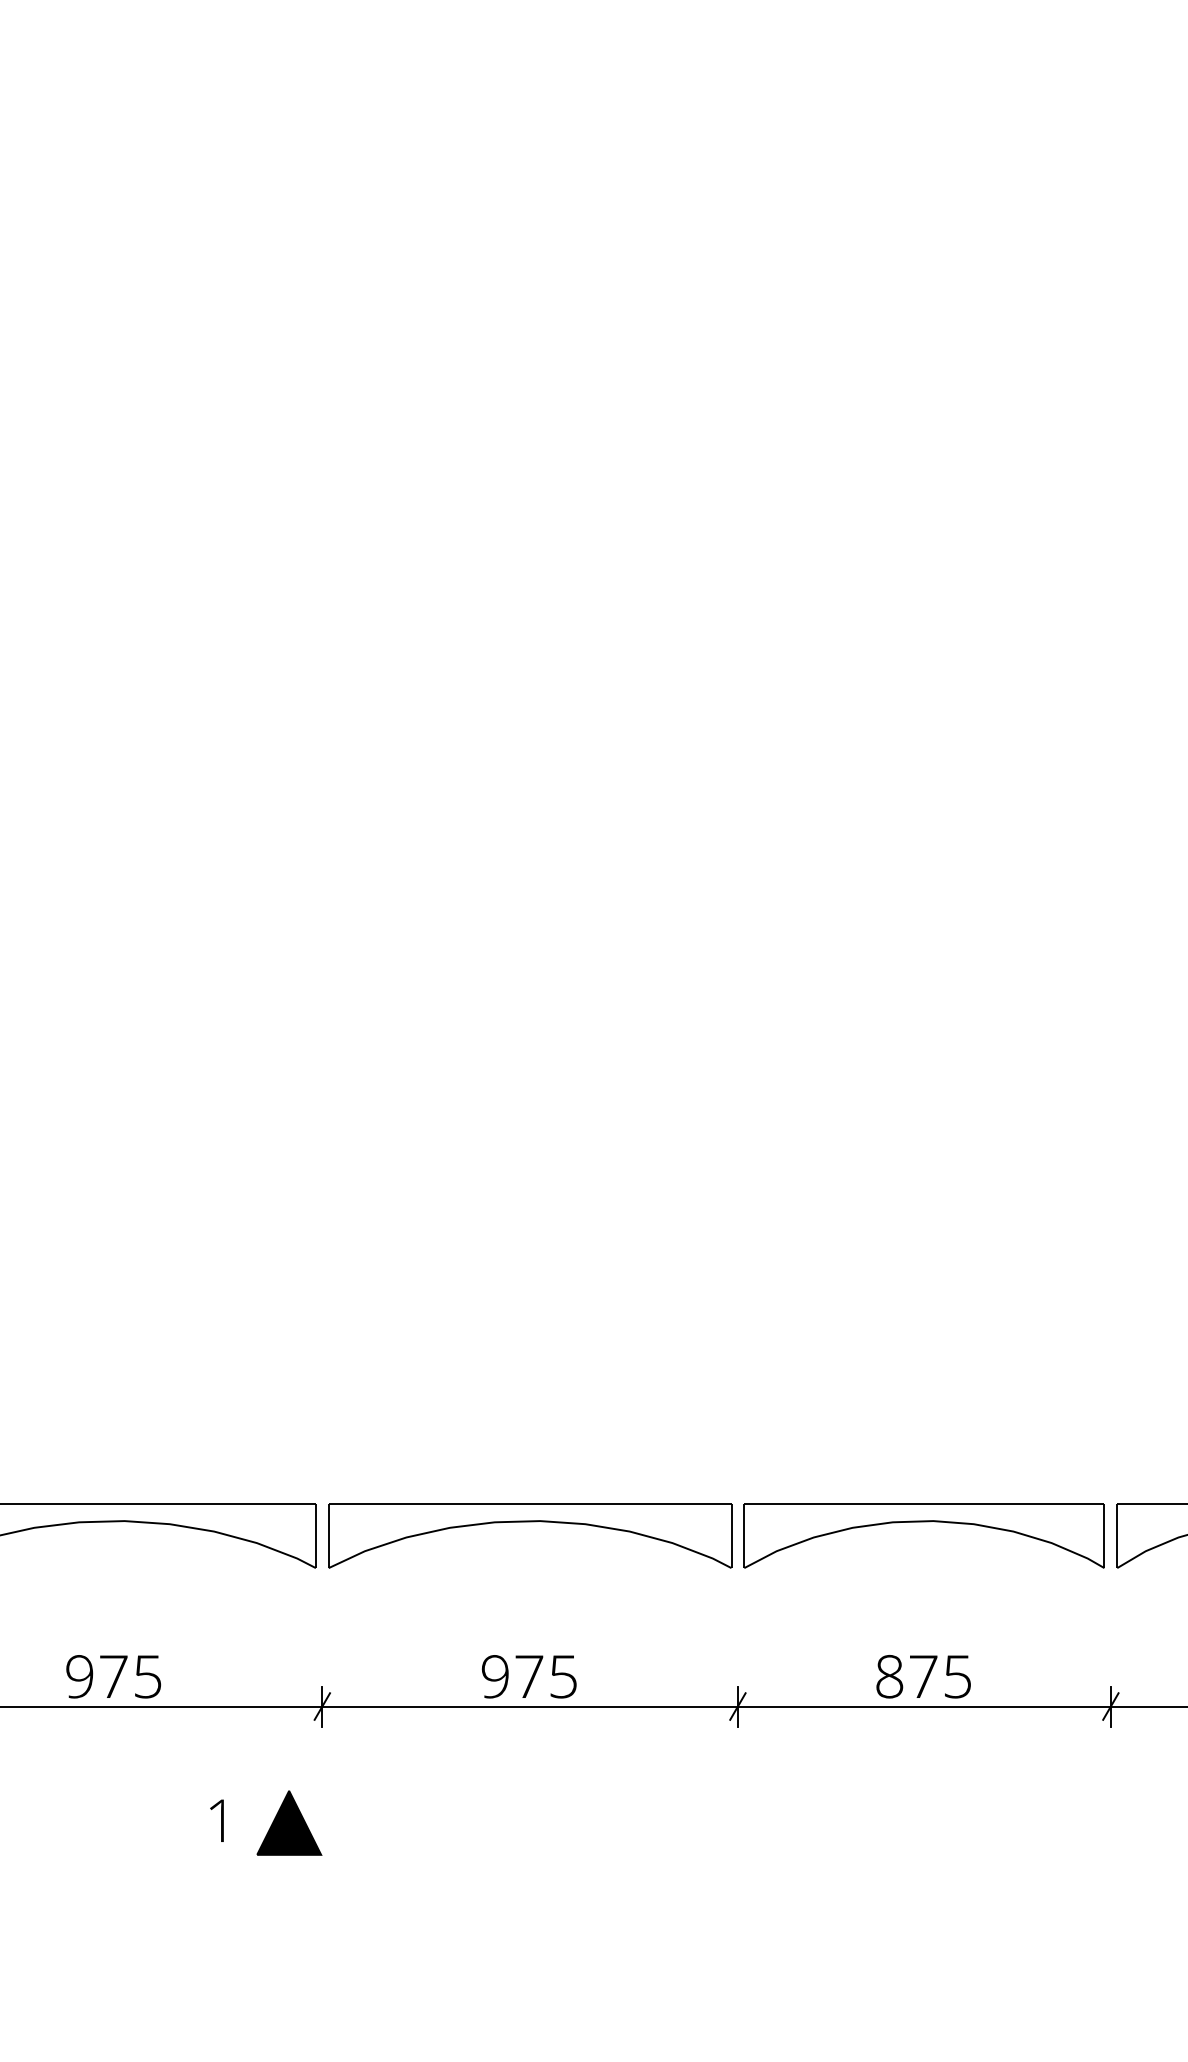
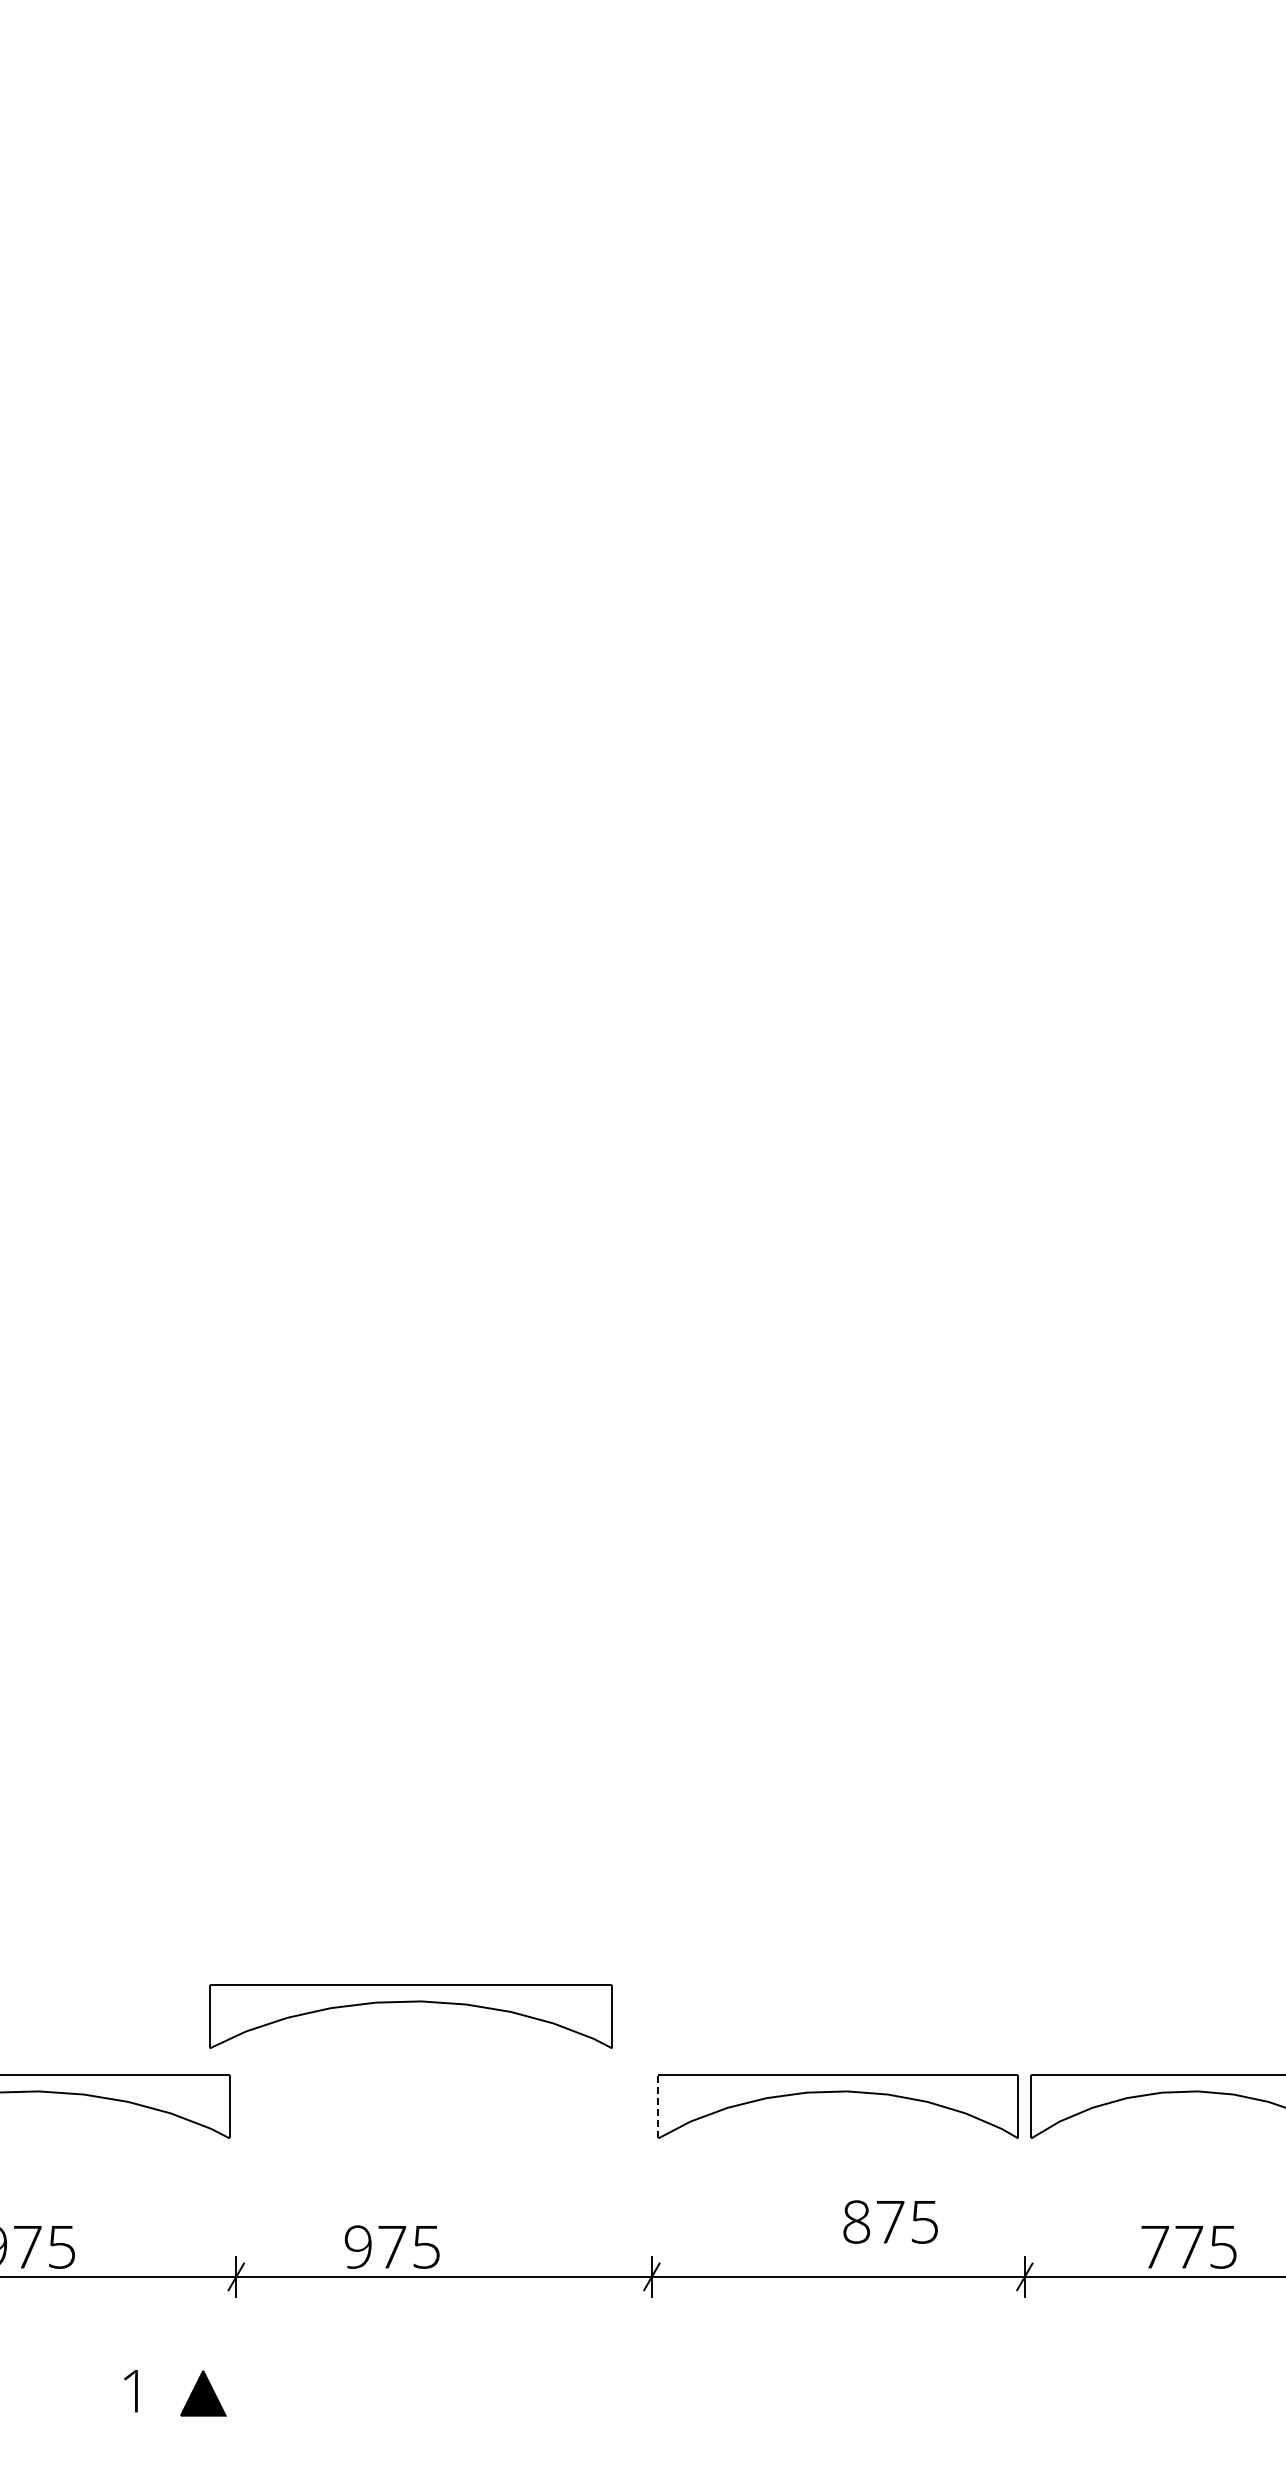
part: (529, 1522) -> (410, 2002), moved
line: (744, 1536) -> (658, 2106), solid -> dashed
text: (528, 1676) -> (391, 2246), moved
text: (923, 1676) -> (890, 2221), moved
part: (289, 1823) -> (203, 2393), size x0.7

